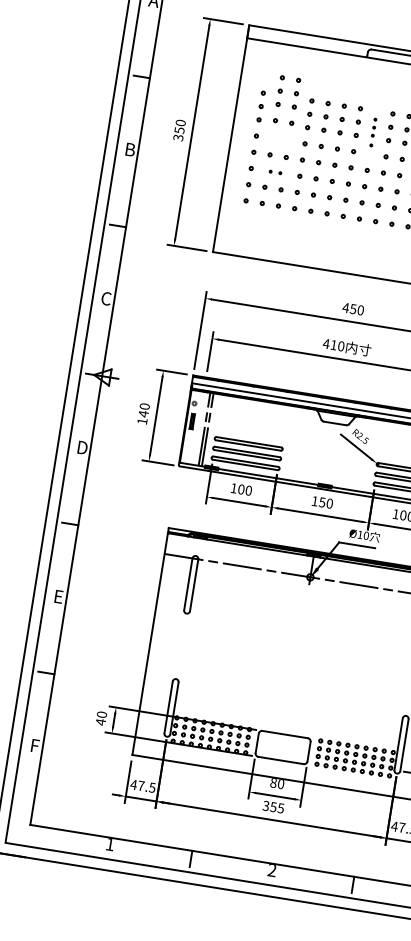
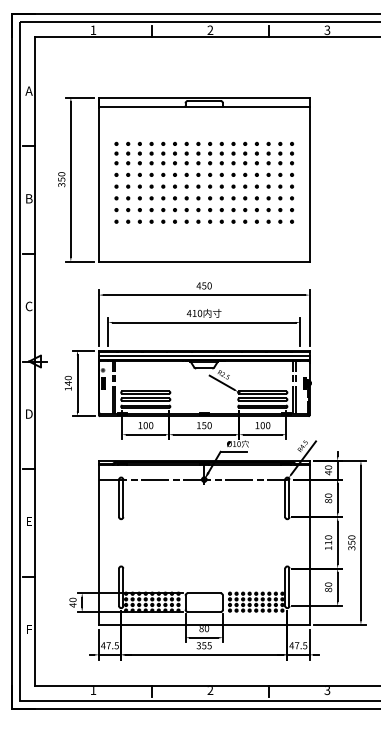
part: (286, 99) -> (133, 158), moved
part: (373, 131) -> (198, 158), size x1.67
part: (274, 172) -> (133, 198), size x1.67

